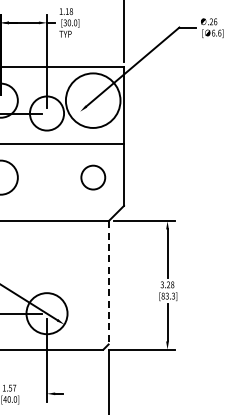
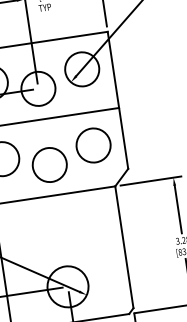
circle: (93, 100) -> (82, 69), size x0.62
circle: (93, 177) -> (93, 145), size x1.43
circle: (46, 190) -> (49, 165), added
line: (108, 282) -> (124, 246), dashed -> solid

